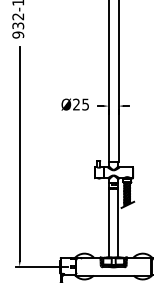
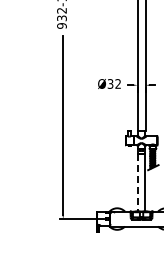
text: (80, 104) -> (113, 83), Ø25 -> Ø32
line: (108, 222) -> (137, 182), solid -> dashed

